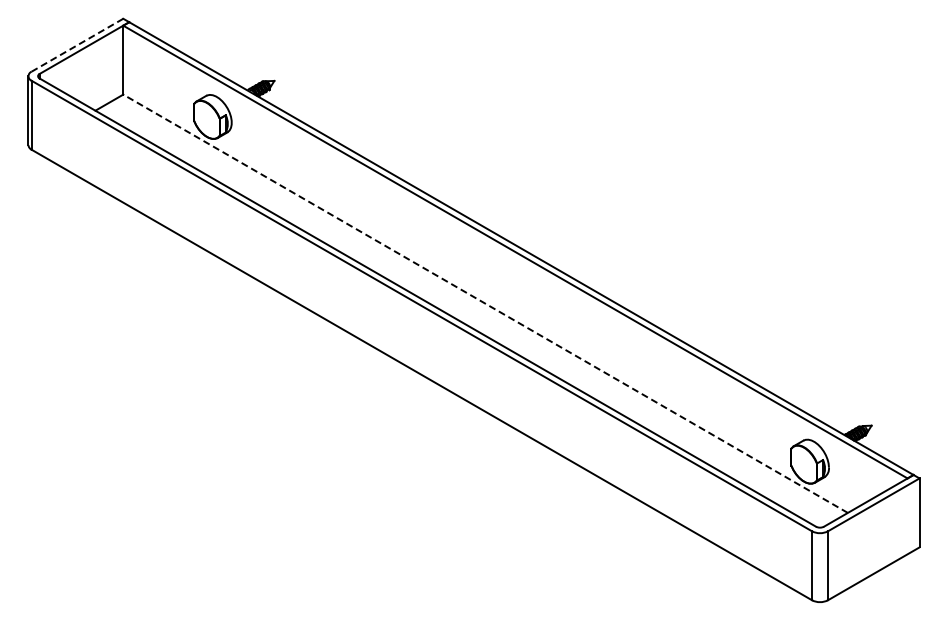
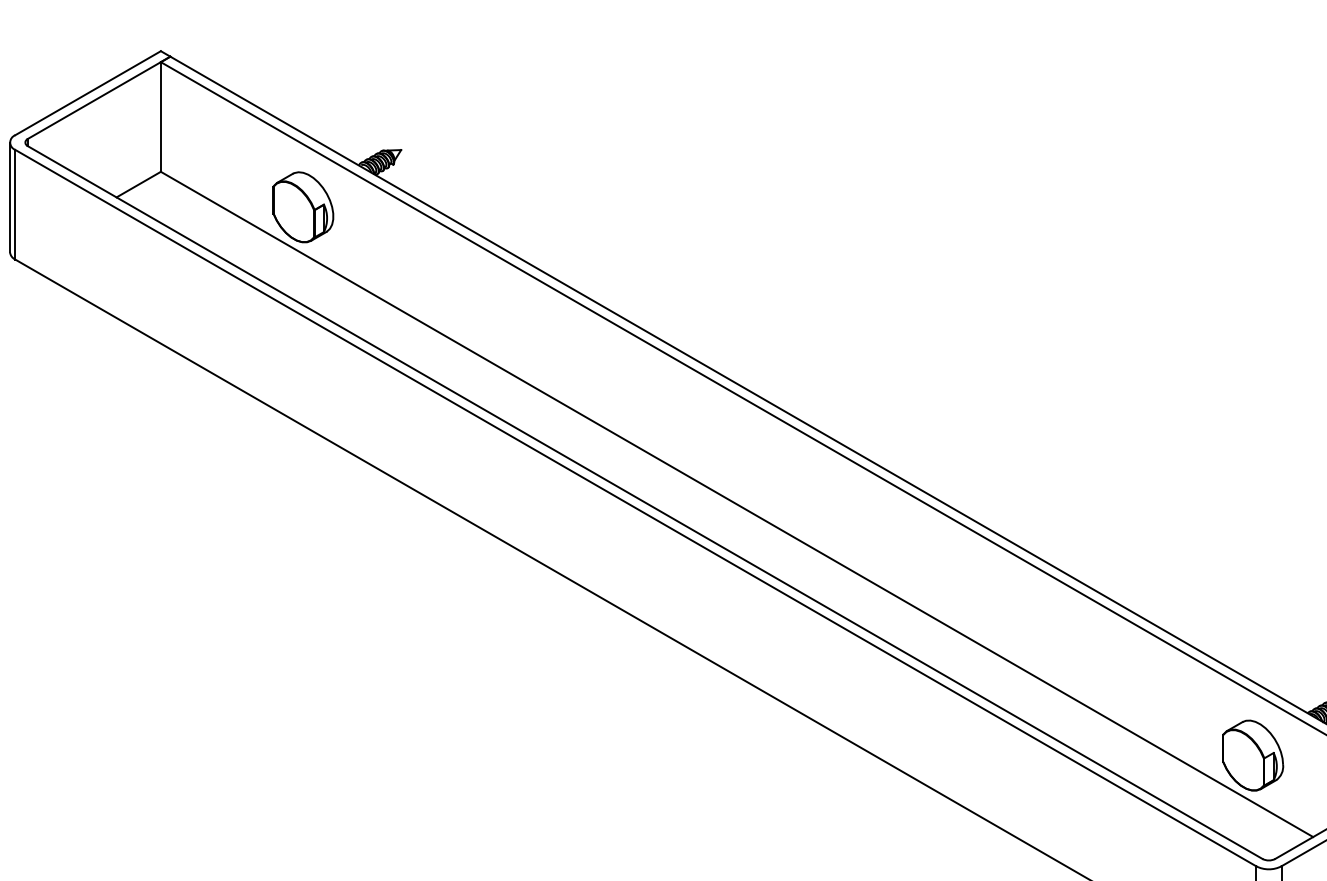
line: (77, 45) -> (88, 93), dashed -> solid
line: (485, 303) -> (736, 503), dashed -> solid

